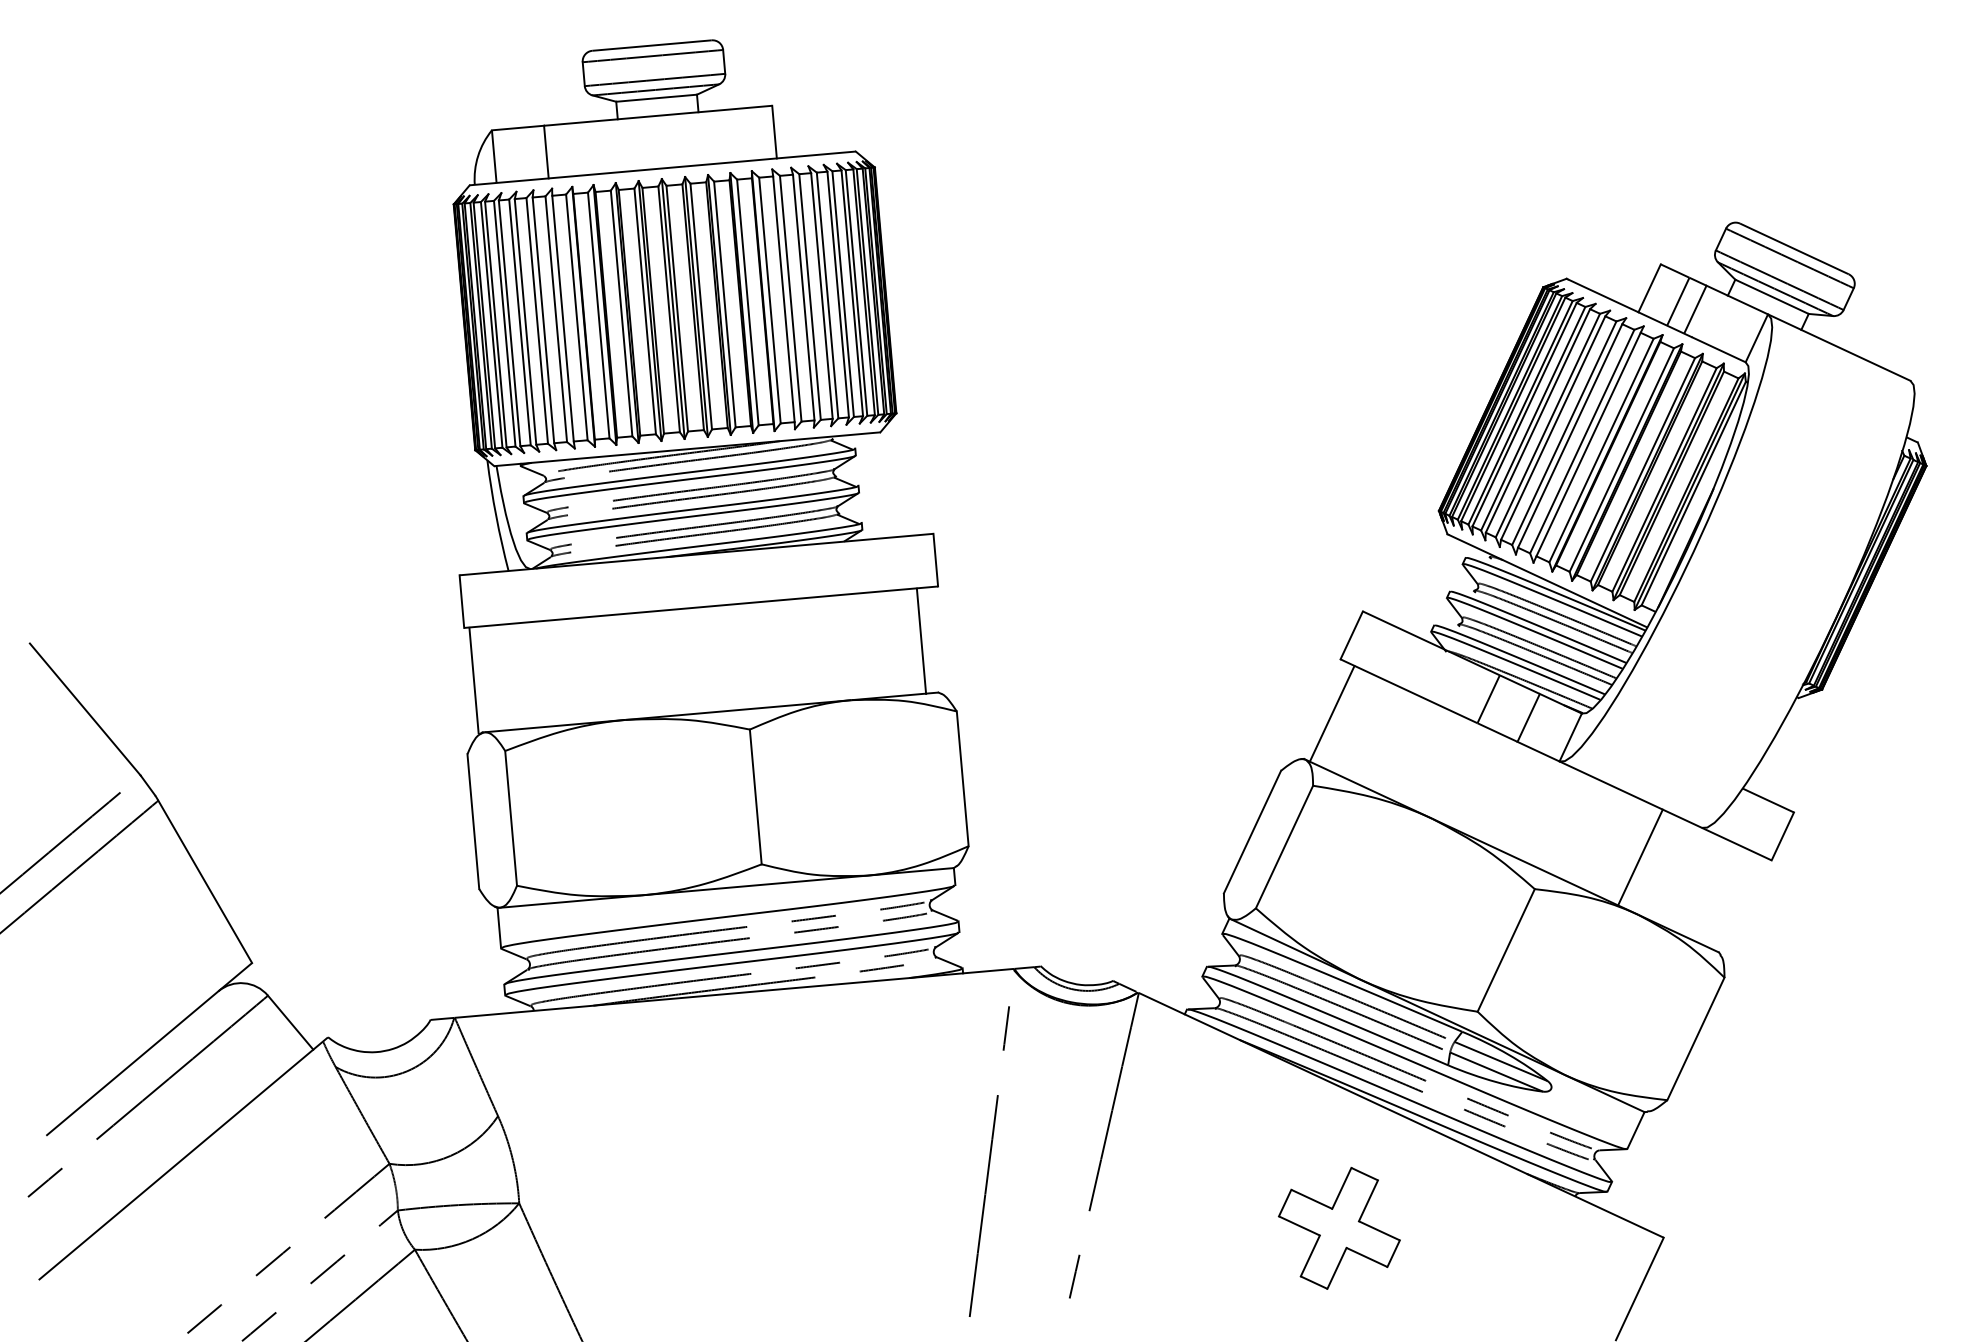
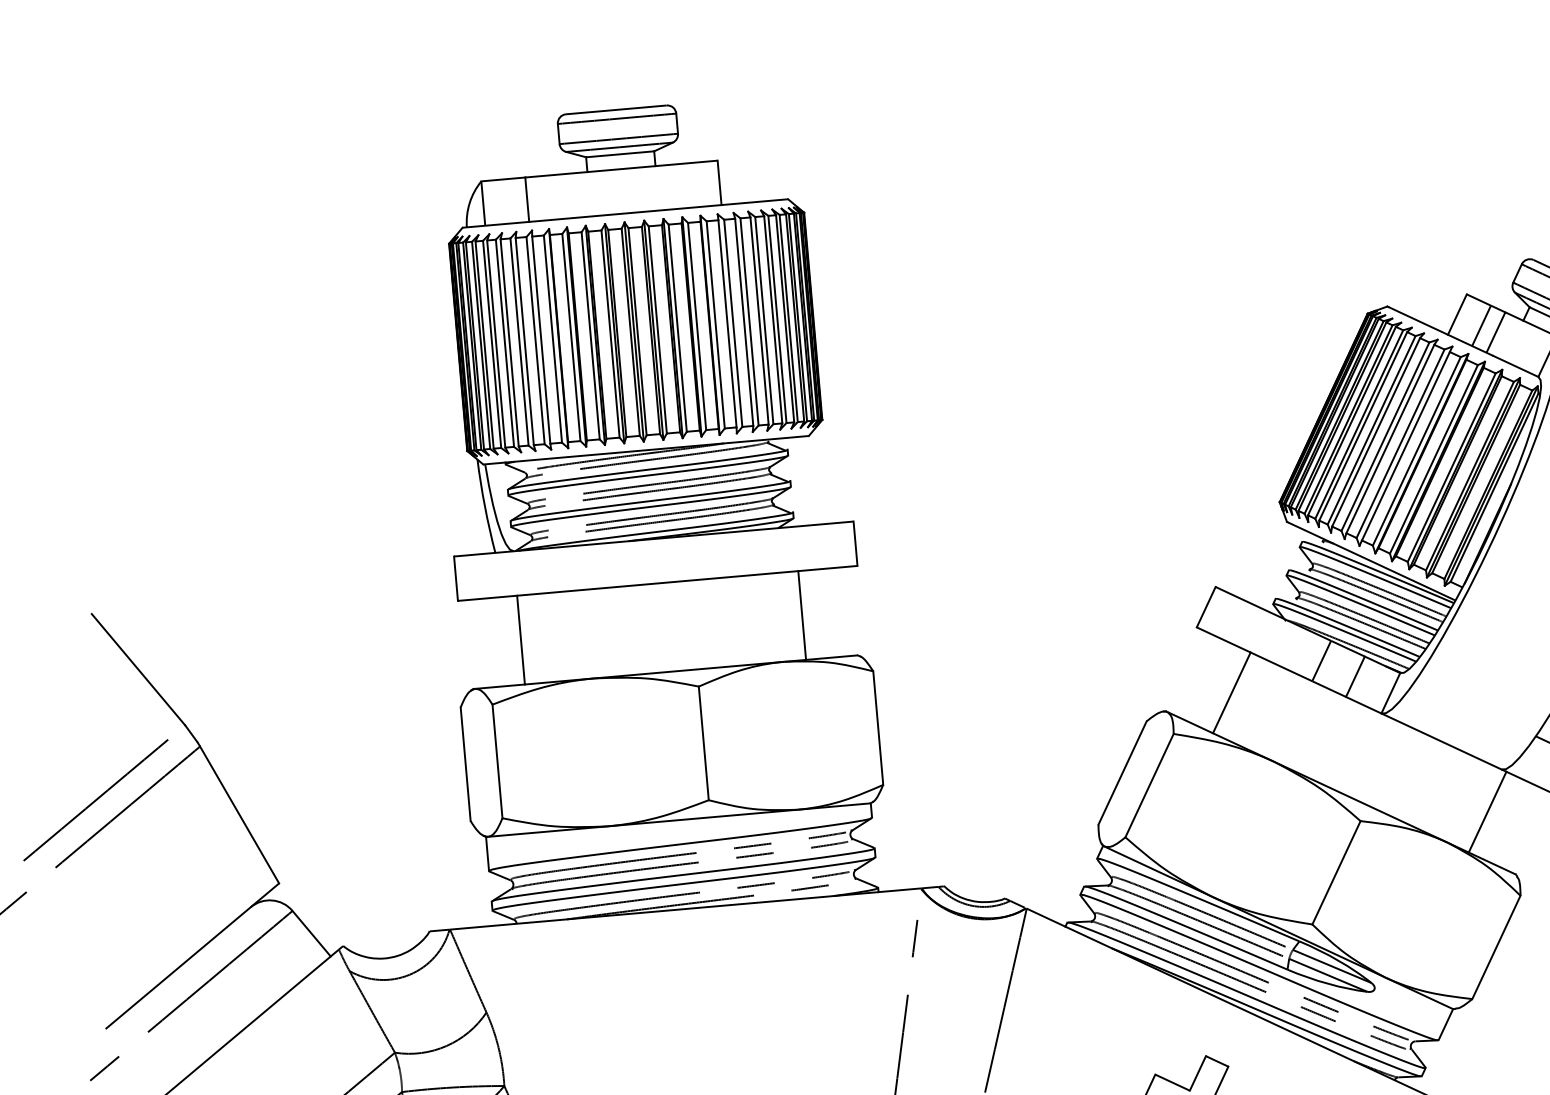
line: (921, 640) -> (802, 614), moved
line: (473, 680) -> (520, 640), moved
line: (1331, 713) -> (1231, 692), moved
line: (1640, 857) -> (1487, 812), moved

